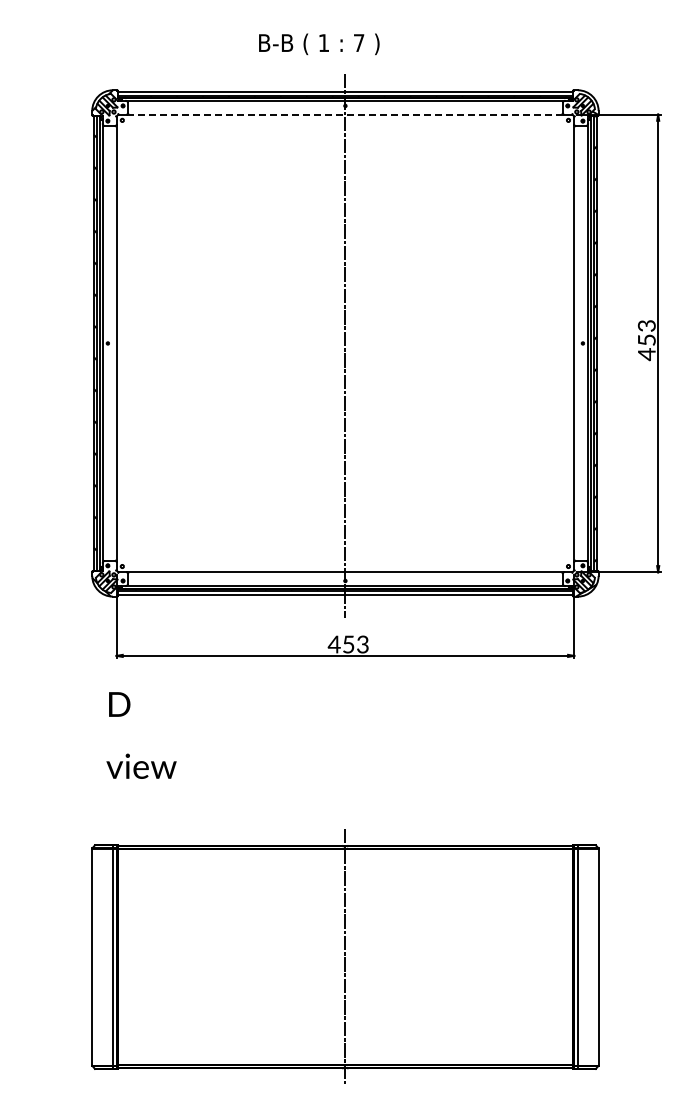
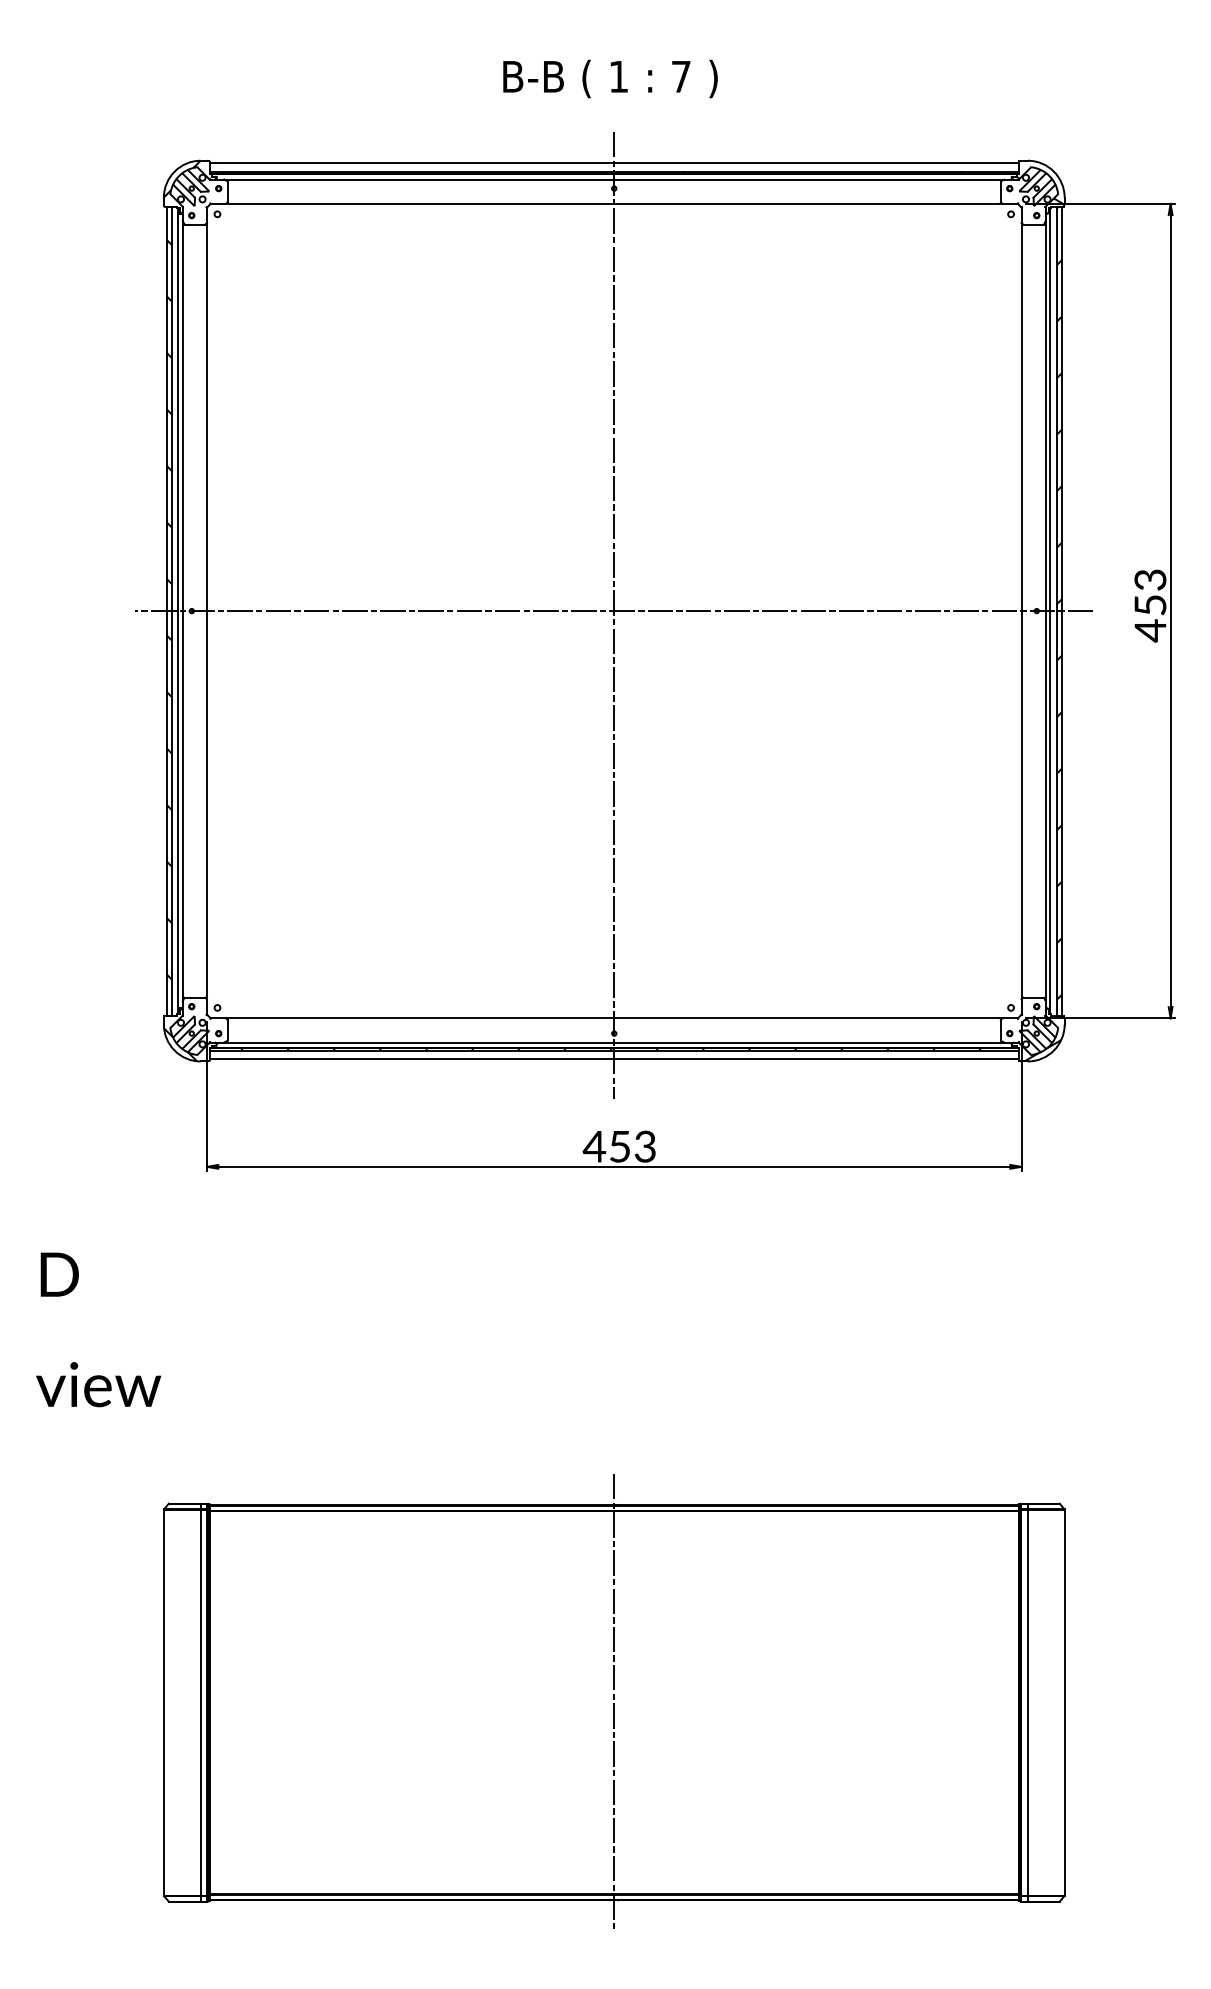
text: (319, 44) -> (610, 79), moved
line: (345, 114) -> (614, 203), dashed -> solid
line: (345, 343) -> (614, 611), added
text: (141, 735) -> (98, 1329), moved

